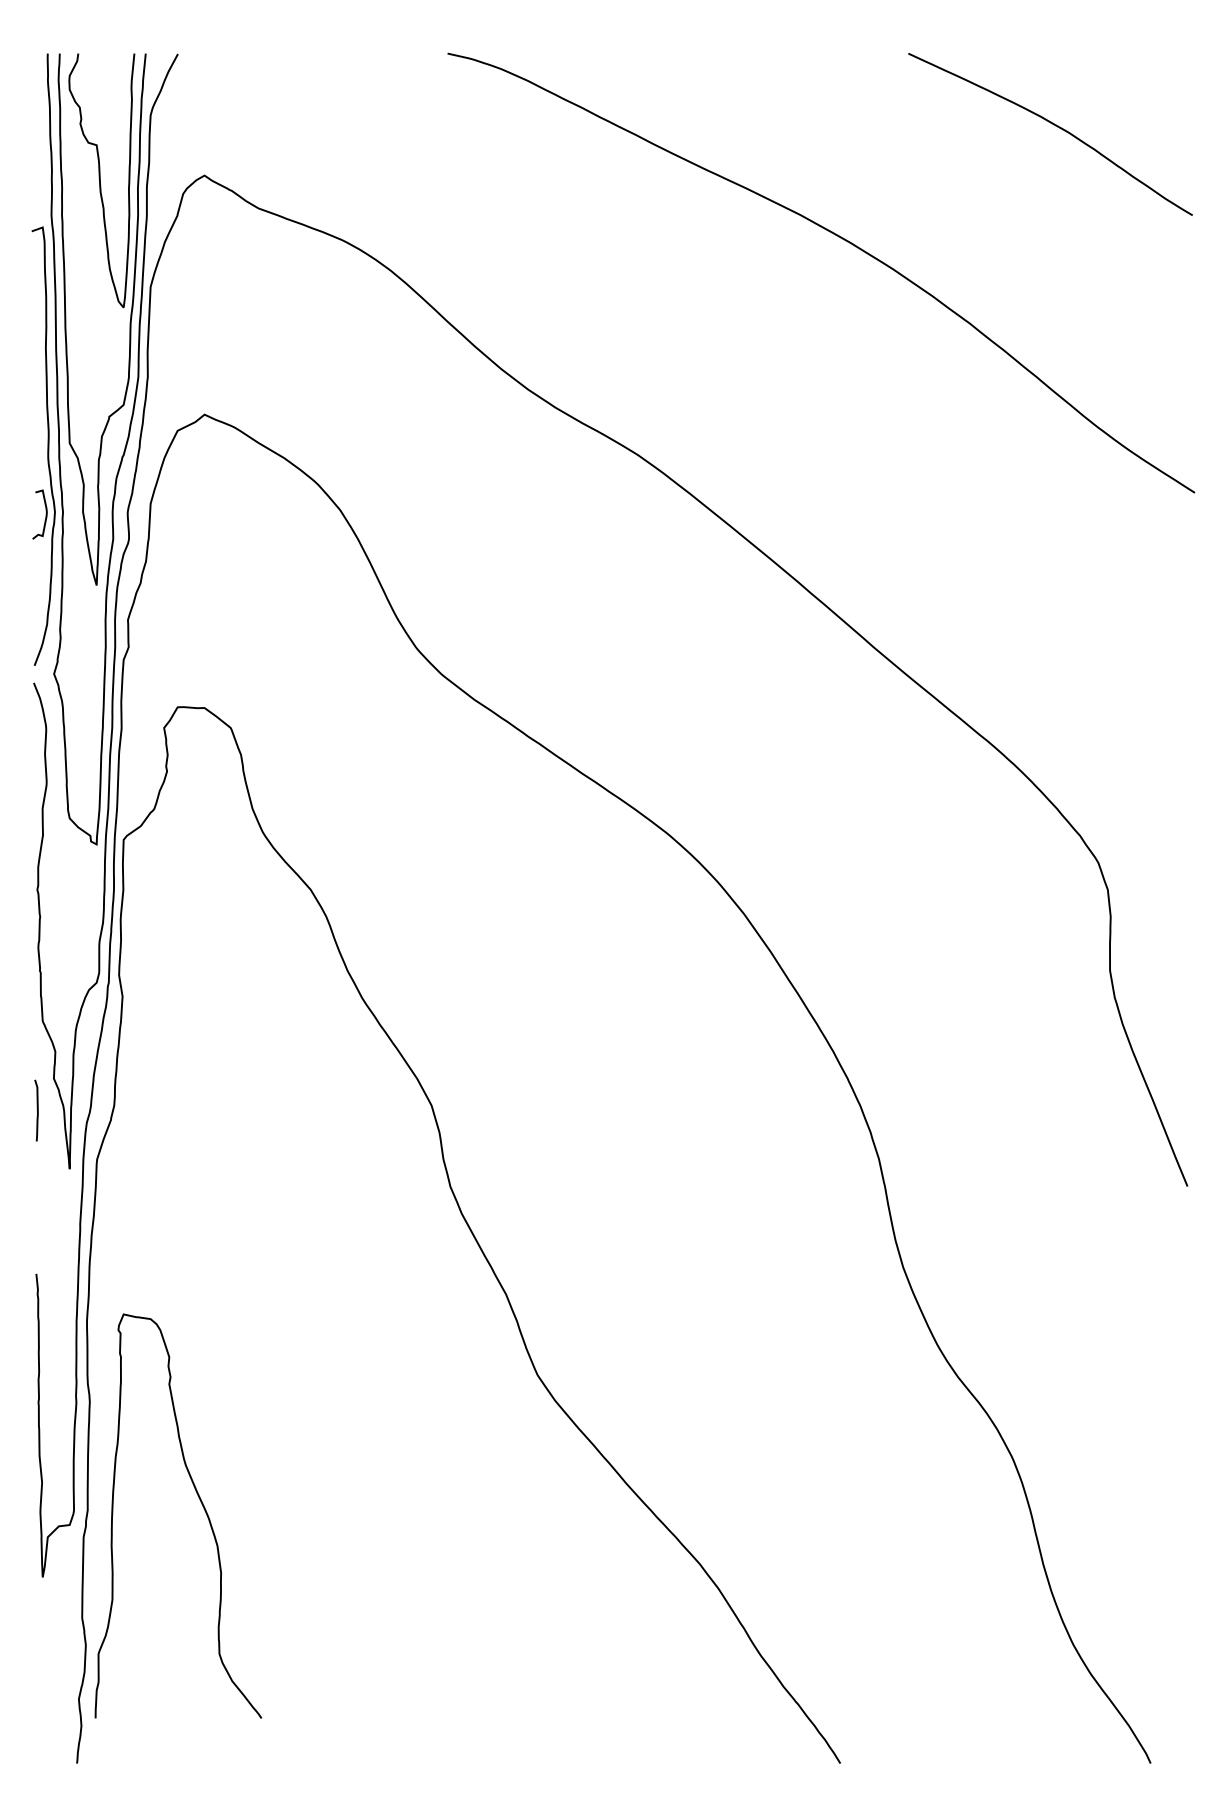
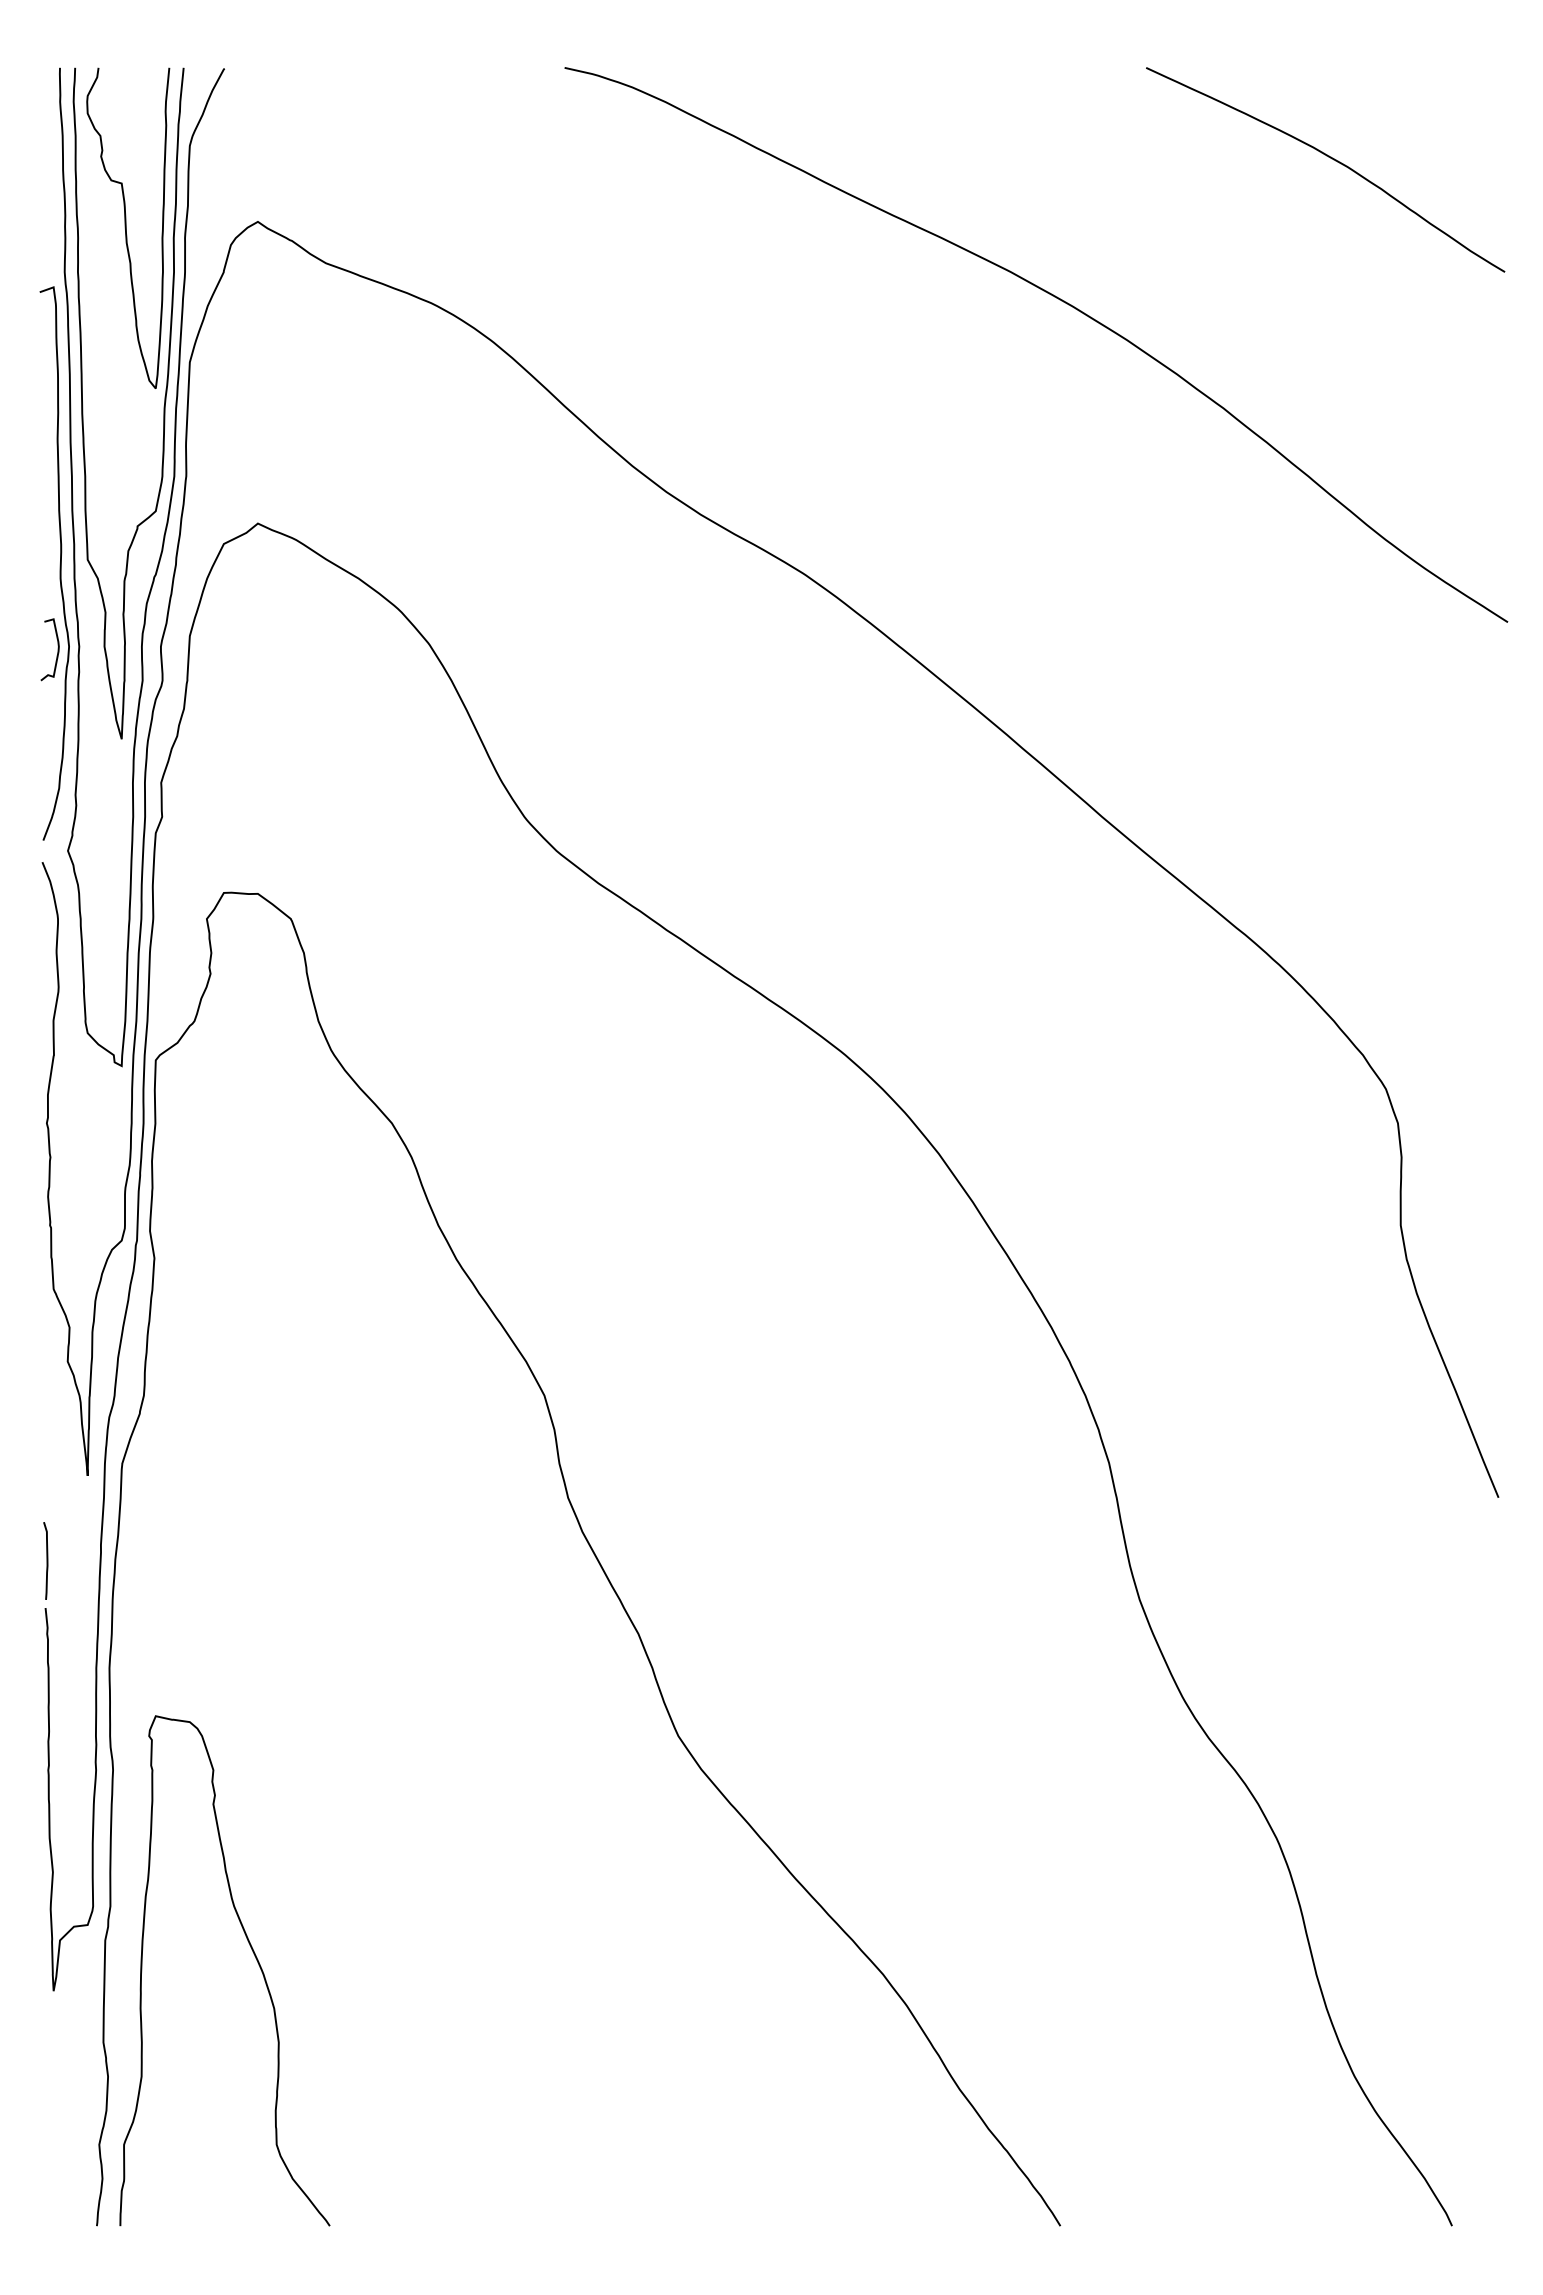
curve: (37, 1110) -> (46, 1560), moved
curve: (201, 1504) -> (254, 1956), moved

